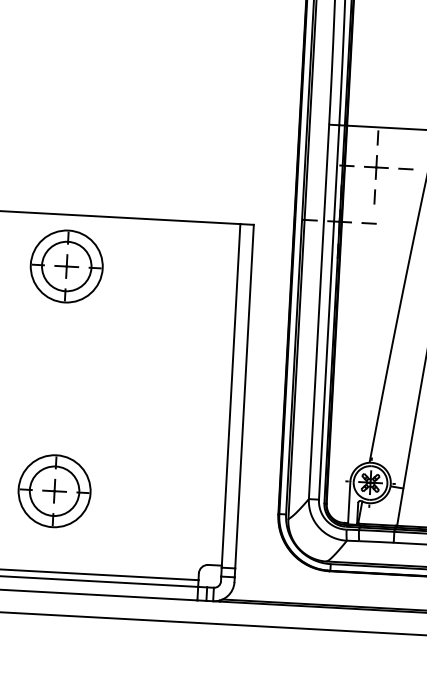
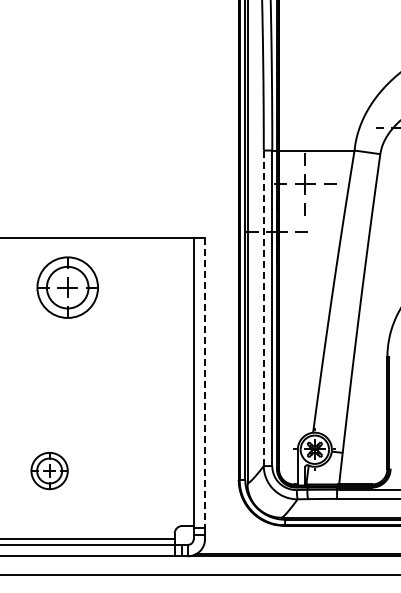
part: (66, 266) -> (67, 287), moved
line: (318, 312) -> (263, 308), solid -> dashed
line: (245, 396) -> (205, 382), solid -> dashed
part: (54, 490) -> (49, 470), size x0.6

